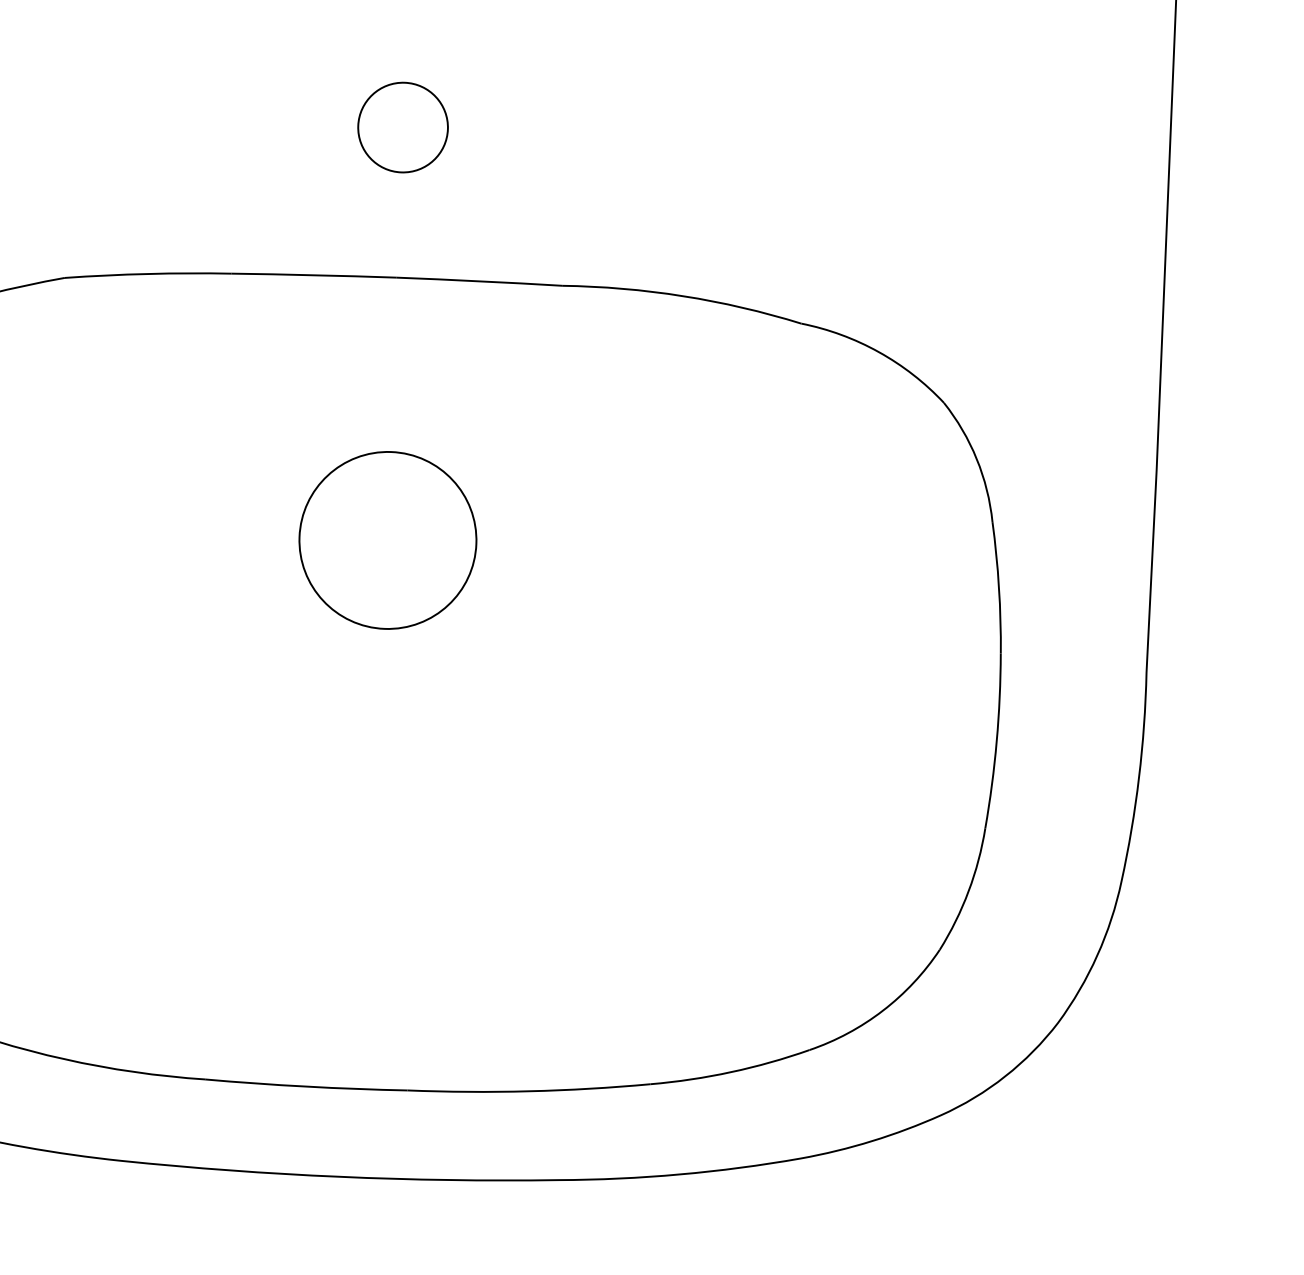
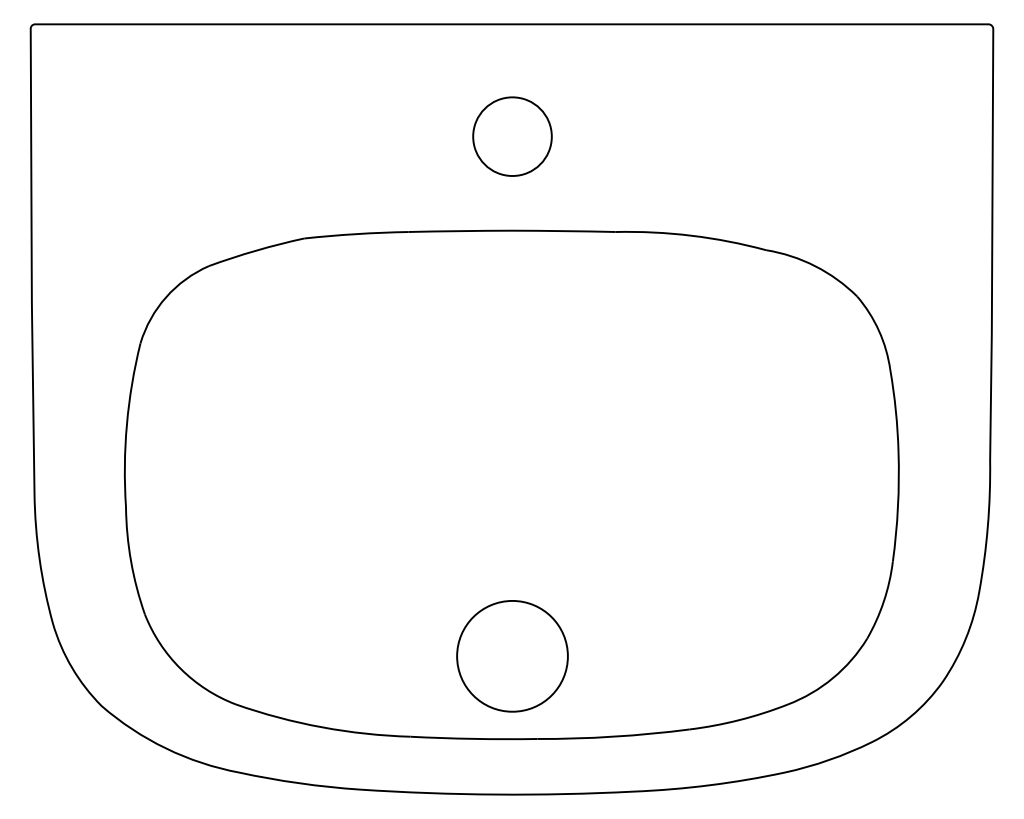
circle: (403, 127) -> (512, 136), size x1.4
circle: (387, 540) -> (512, 656), moved

